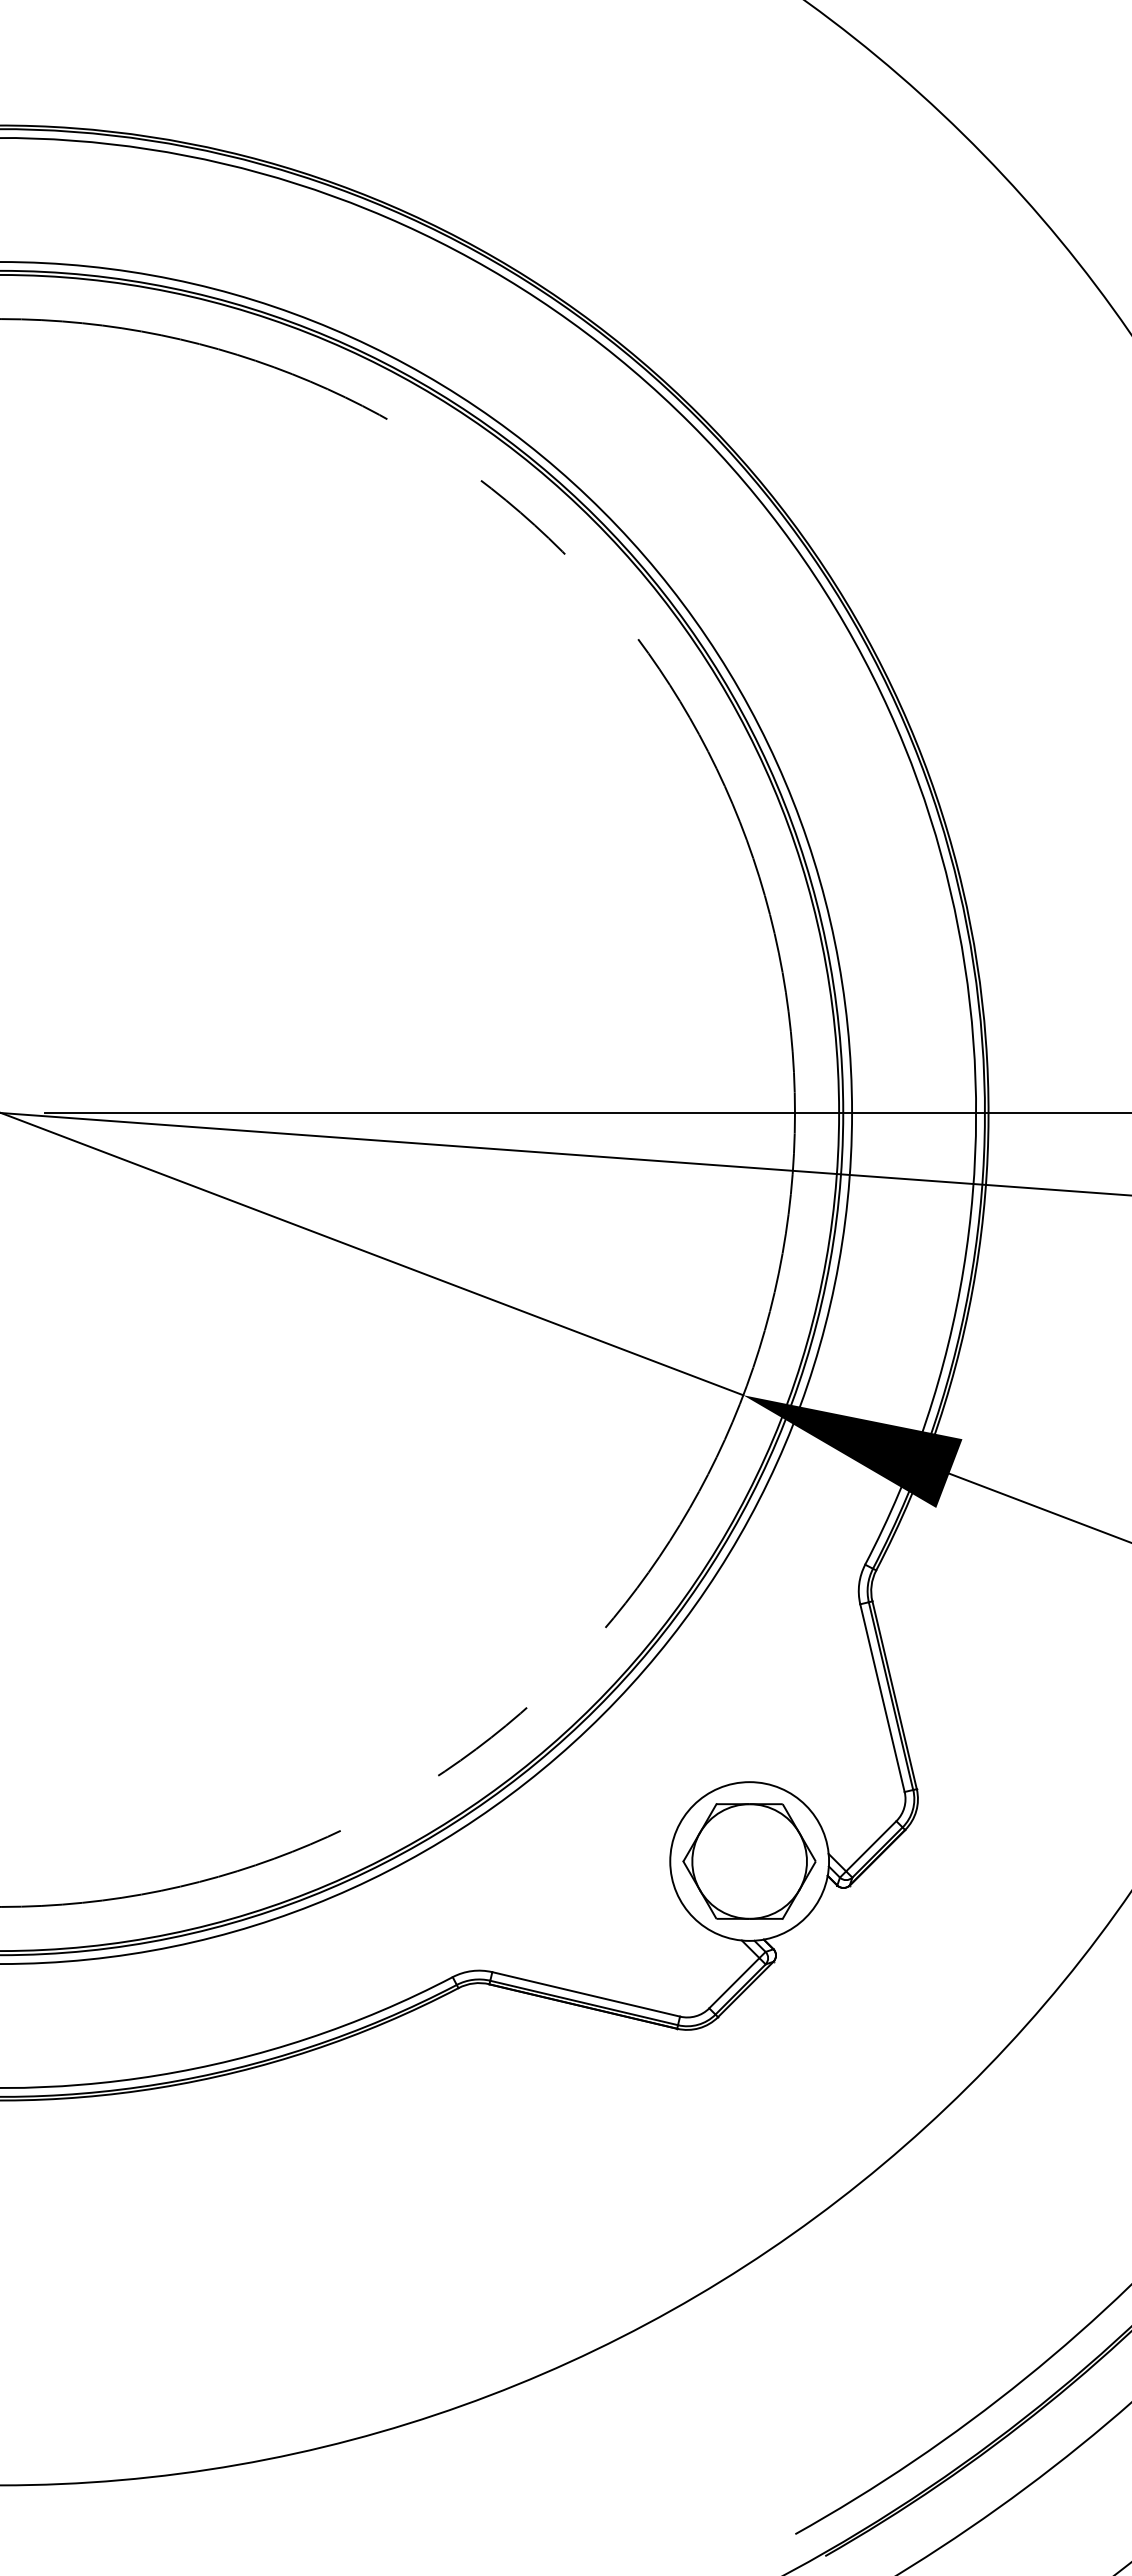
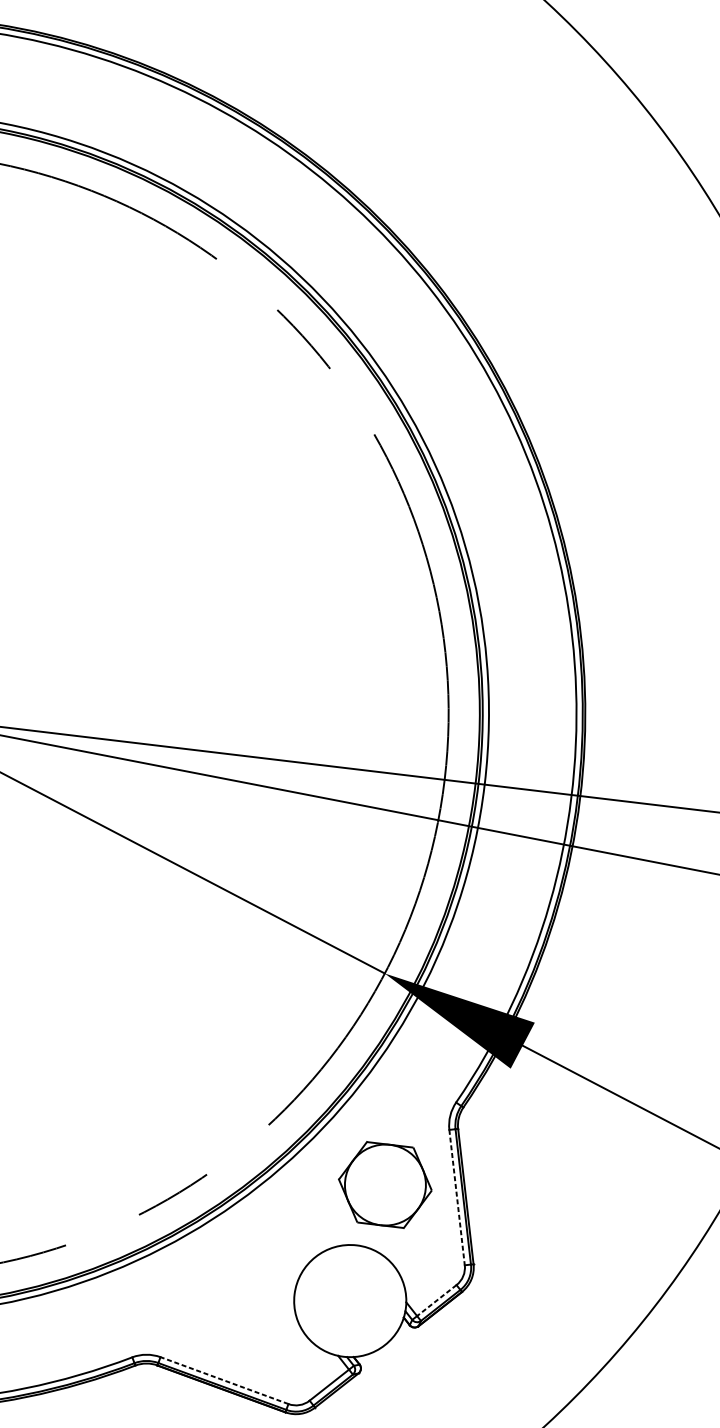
line: (882, 1698) -> (457, 1197), solid -> dashed
line: (870, 1846) -> (436, 1300), solid -> dashed
part: (749, 1861) -> (385, 1185), moved
line: (585, 1994) -> (224, 1380), solid -> dashed

